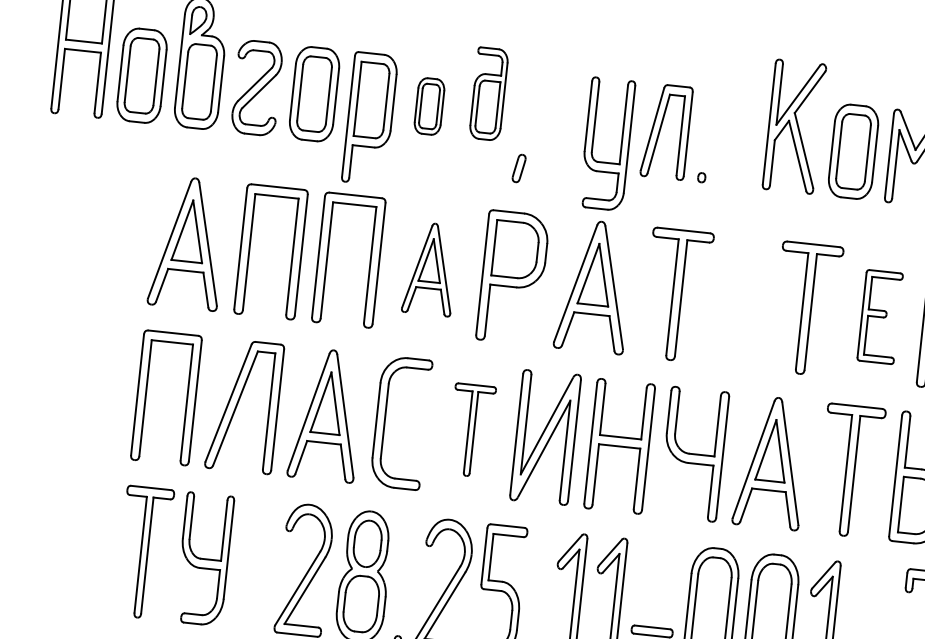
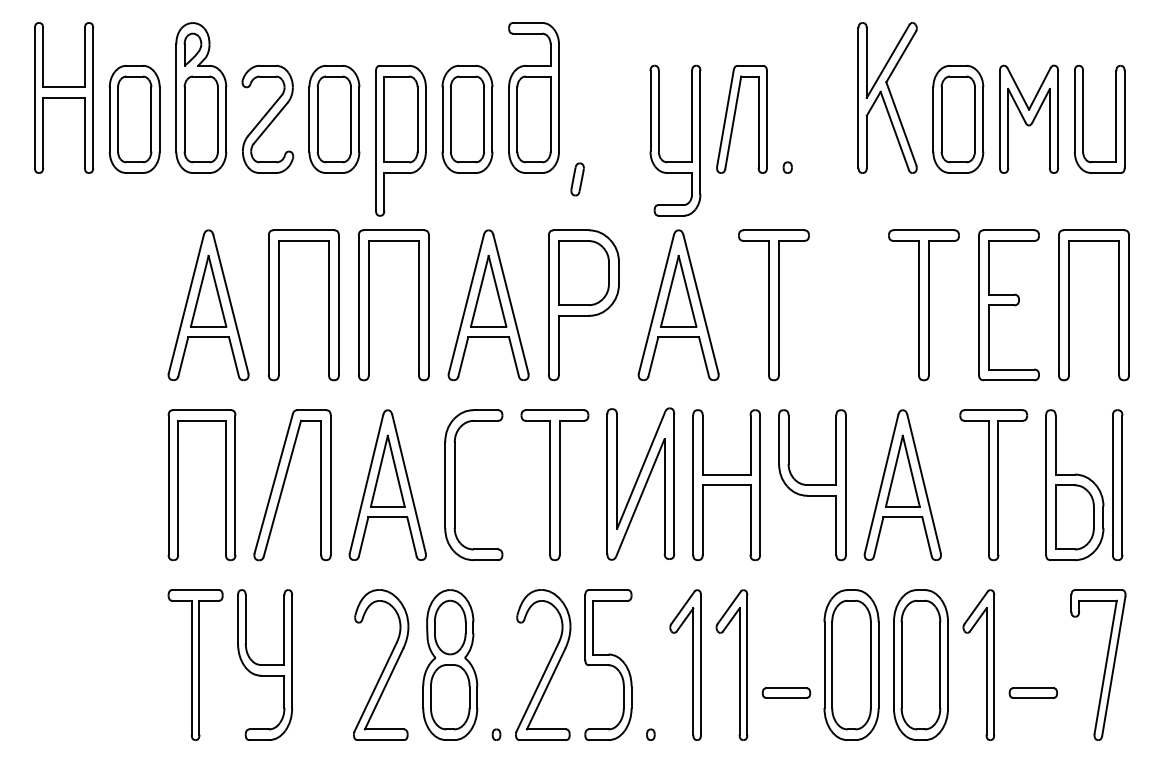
part: (488, 93) -> (533, 97), size x1.43
part: (429, 106) -> (467, 119), size x1.67
part: (430, 269) -> (488, 305), size x1.43
part: (879, 317) -> (1008, 305), size x1.43
part: (470, 430) -> (554, 485), size x1.43

